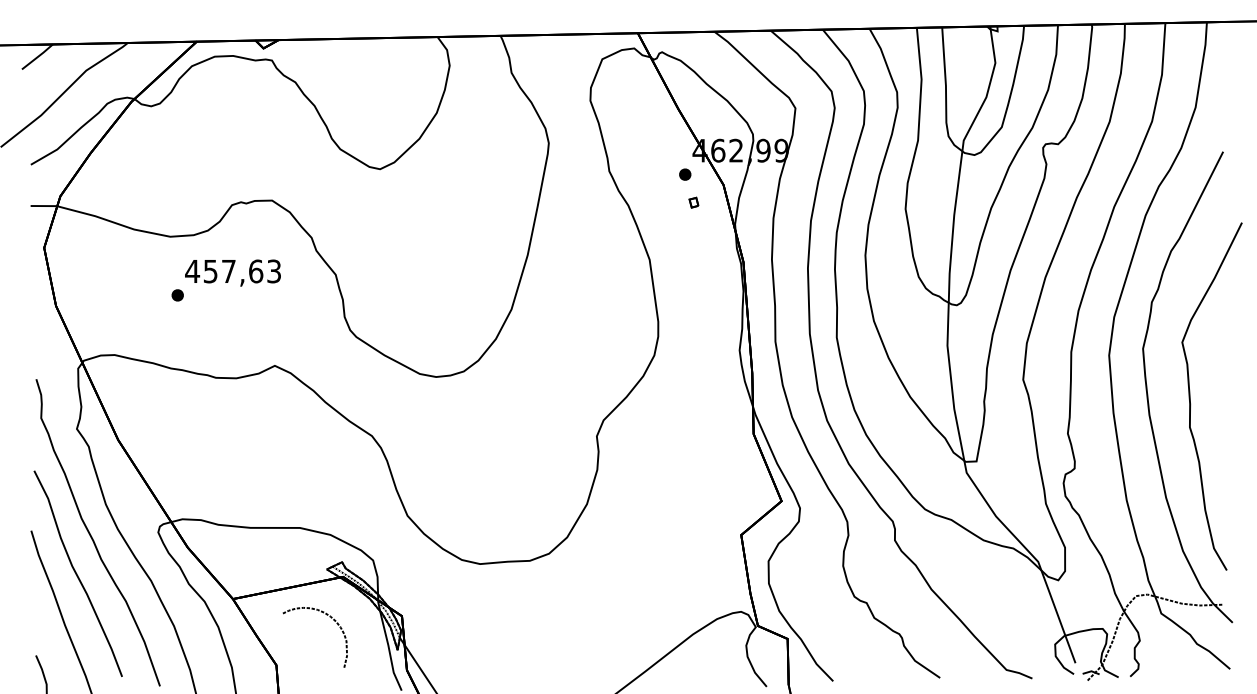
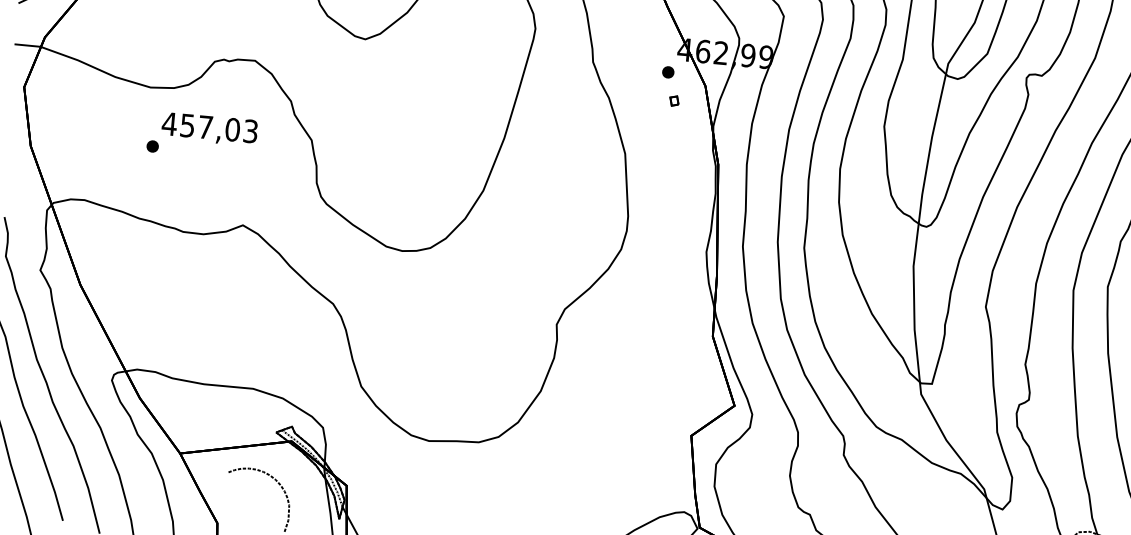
text: (256, 271) -> (233, 129), 457,63 -> 457,03

